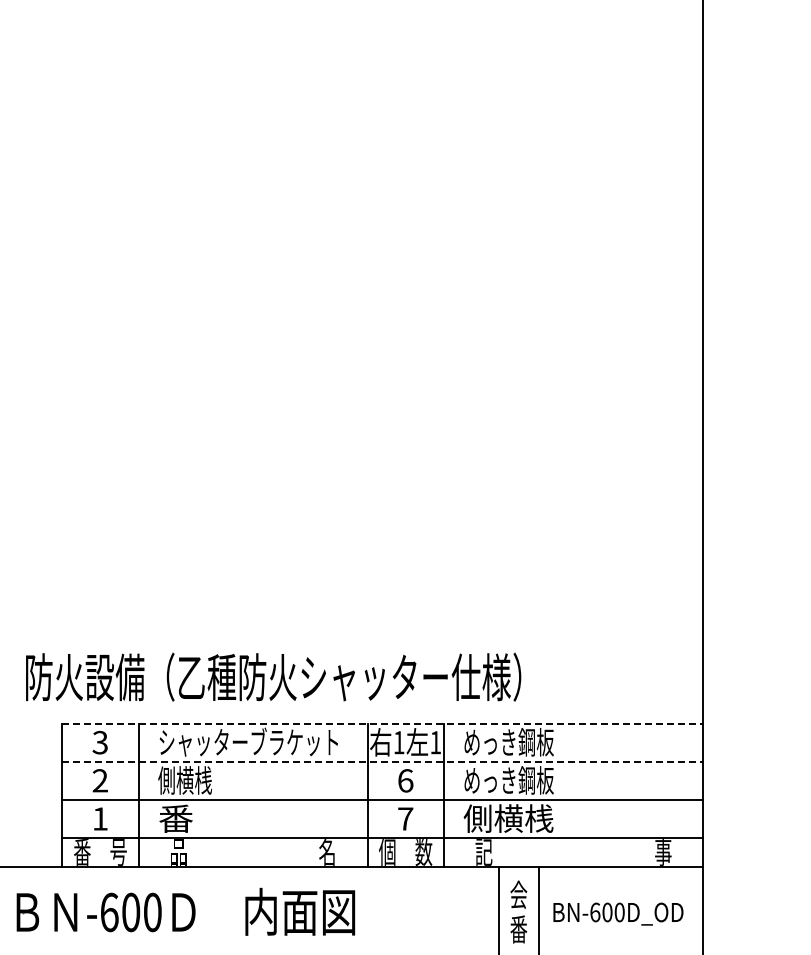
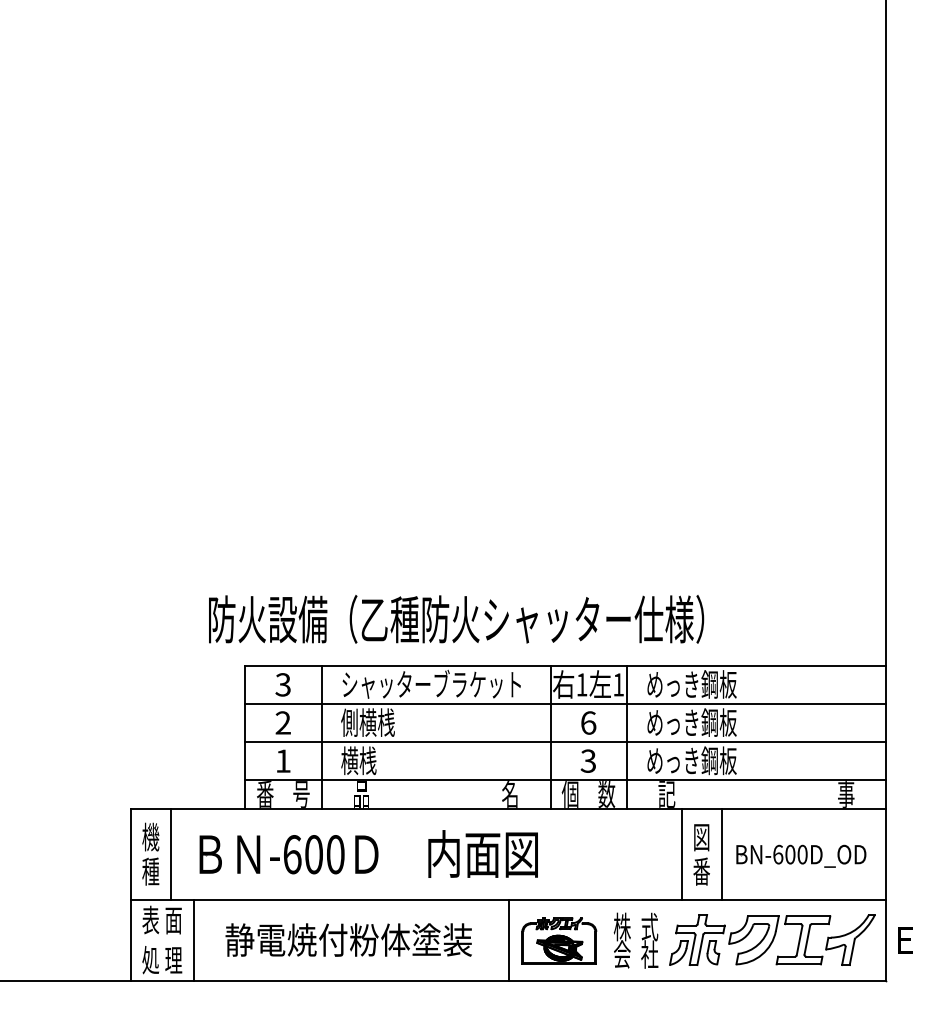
line: (382, 723) -> (565, 665), dashed -> solid
line: (382, 761) -> (565, 703), dashed -> solid
text: (175, 818) -> (358, 760), 番 -> 横桟
text: (405, 818) -> (588, 760), 7 -> 3
text: (508, 818) -> (691, 760), 側横桟 -> めっき鋼板
text: (518, 894) -> (701, 836), 会 -> 図

